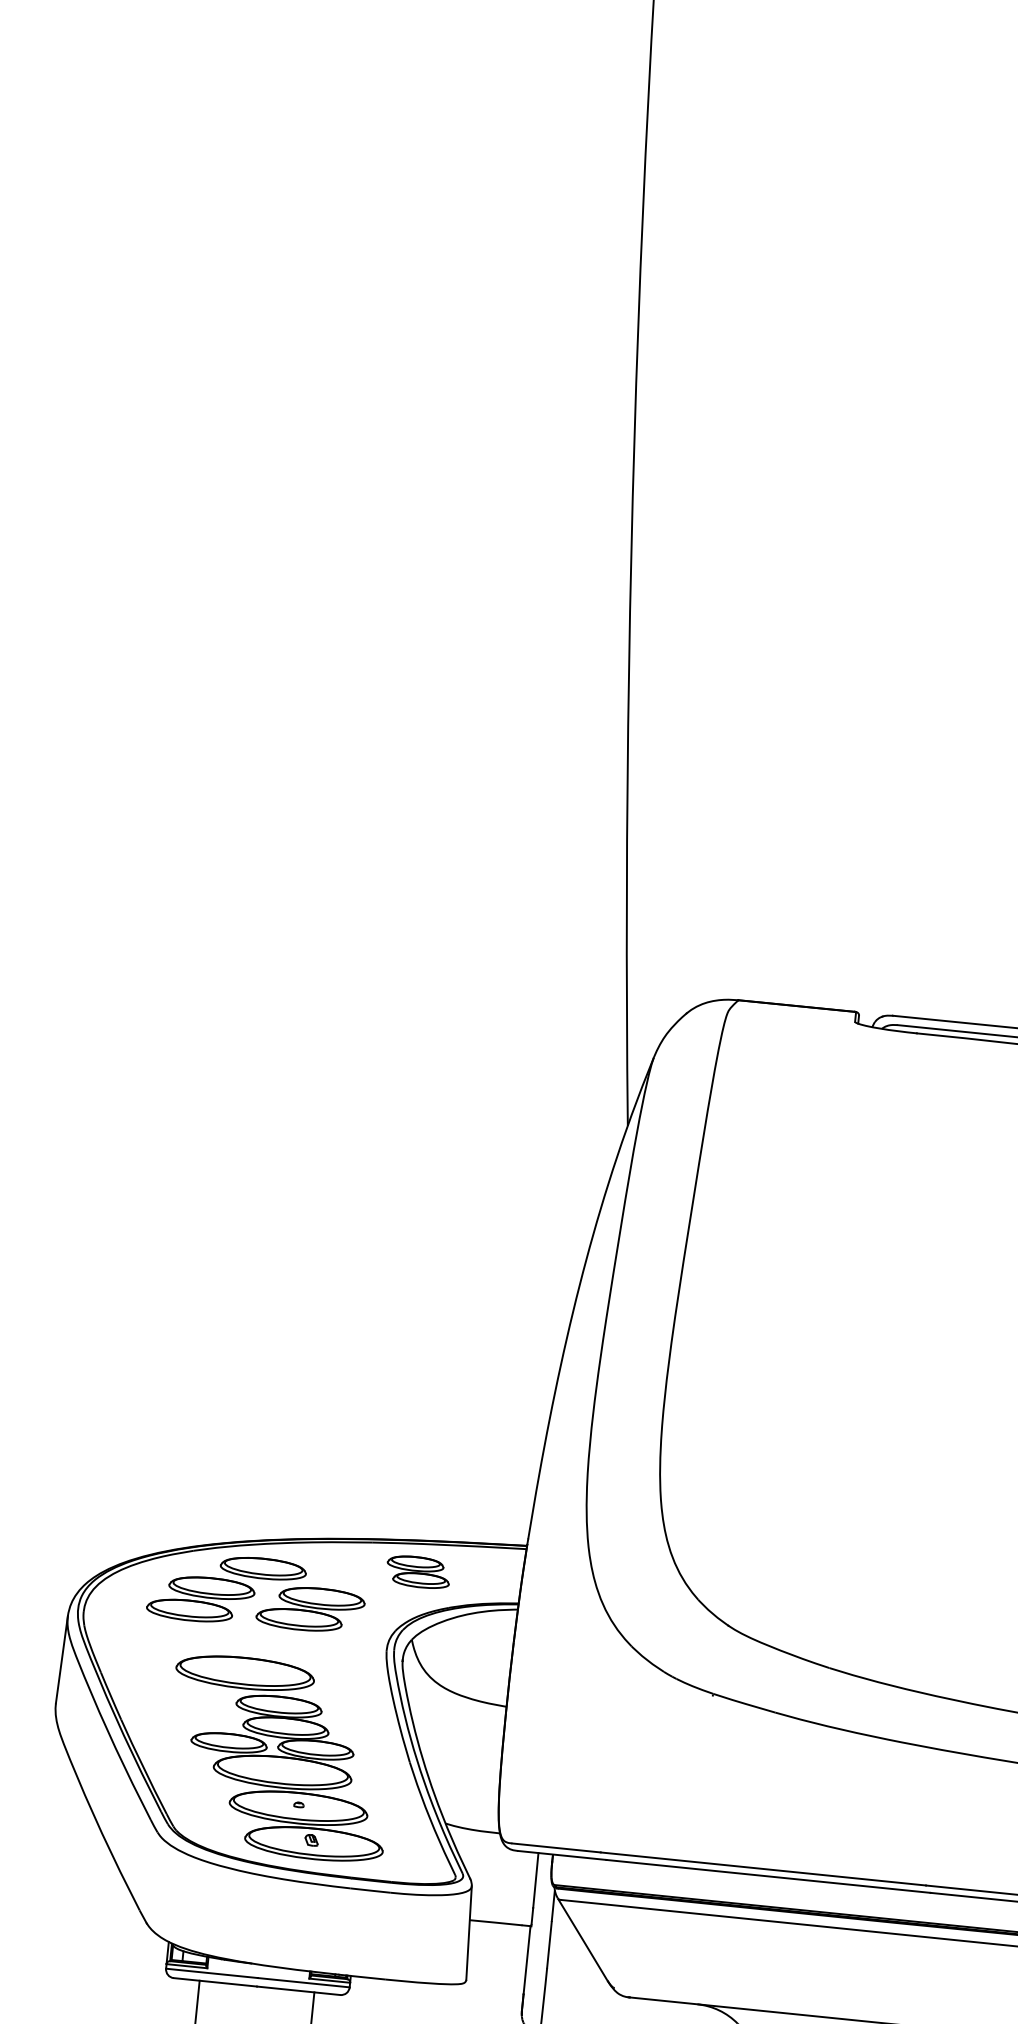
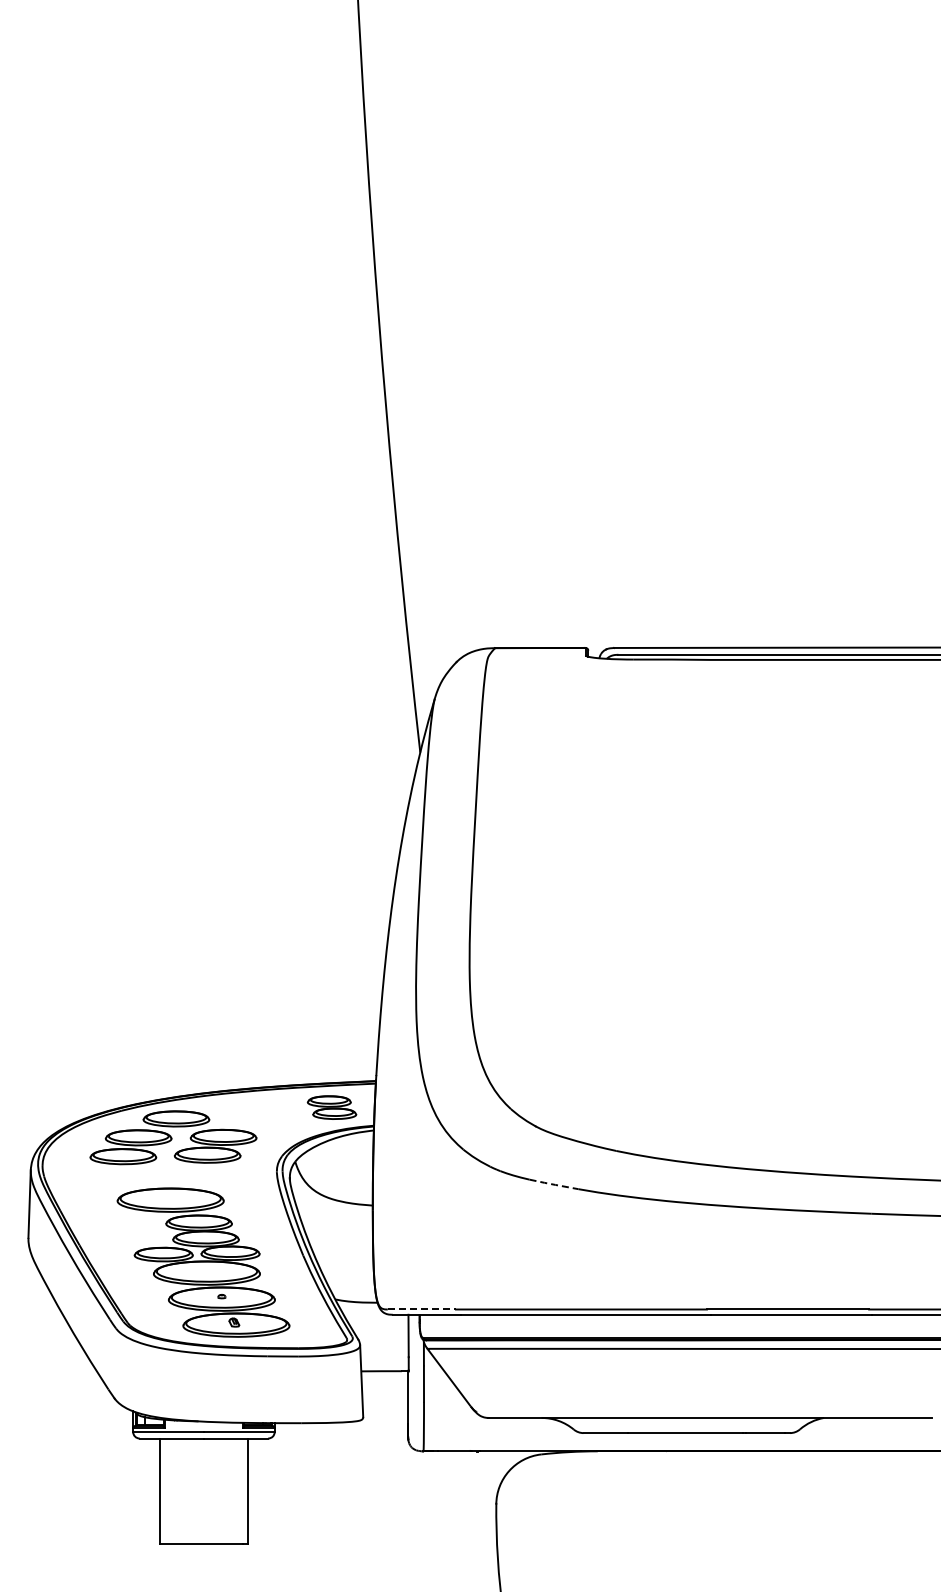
part: (417, 1571) -> (331, 1107), moved
line: (744, 1703) -> (554, 1184), solid -> dashed
line: (557, 1848) -> (422, 1309), solid -> dashed

